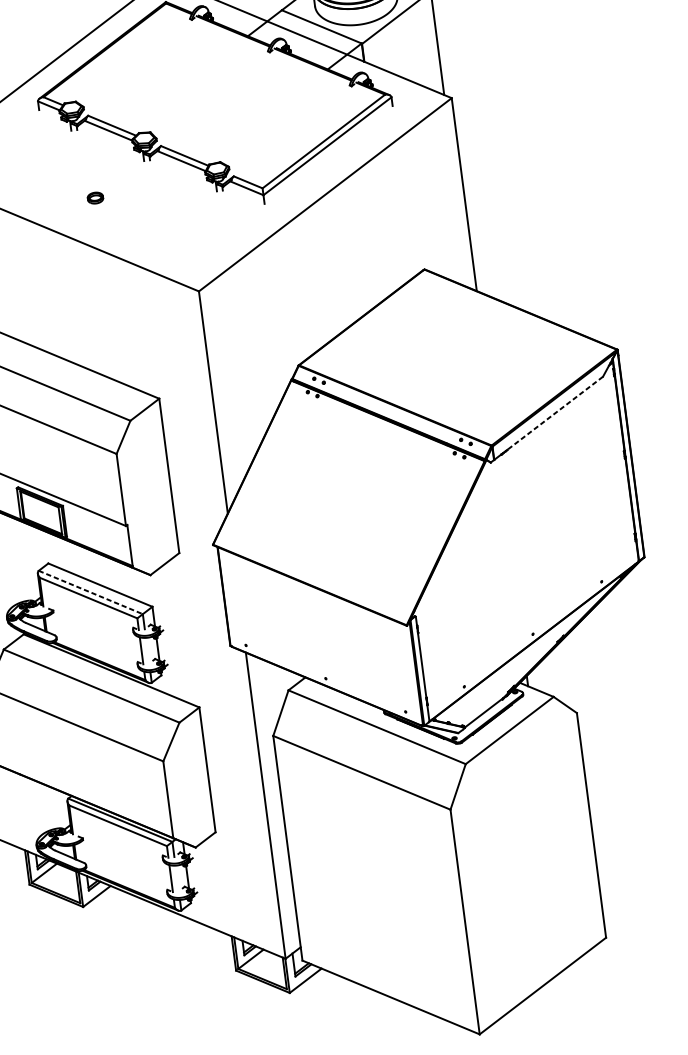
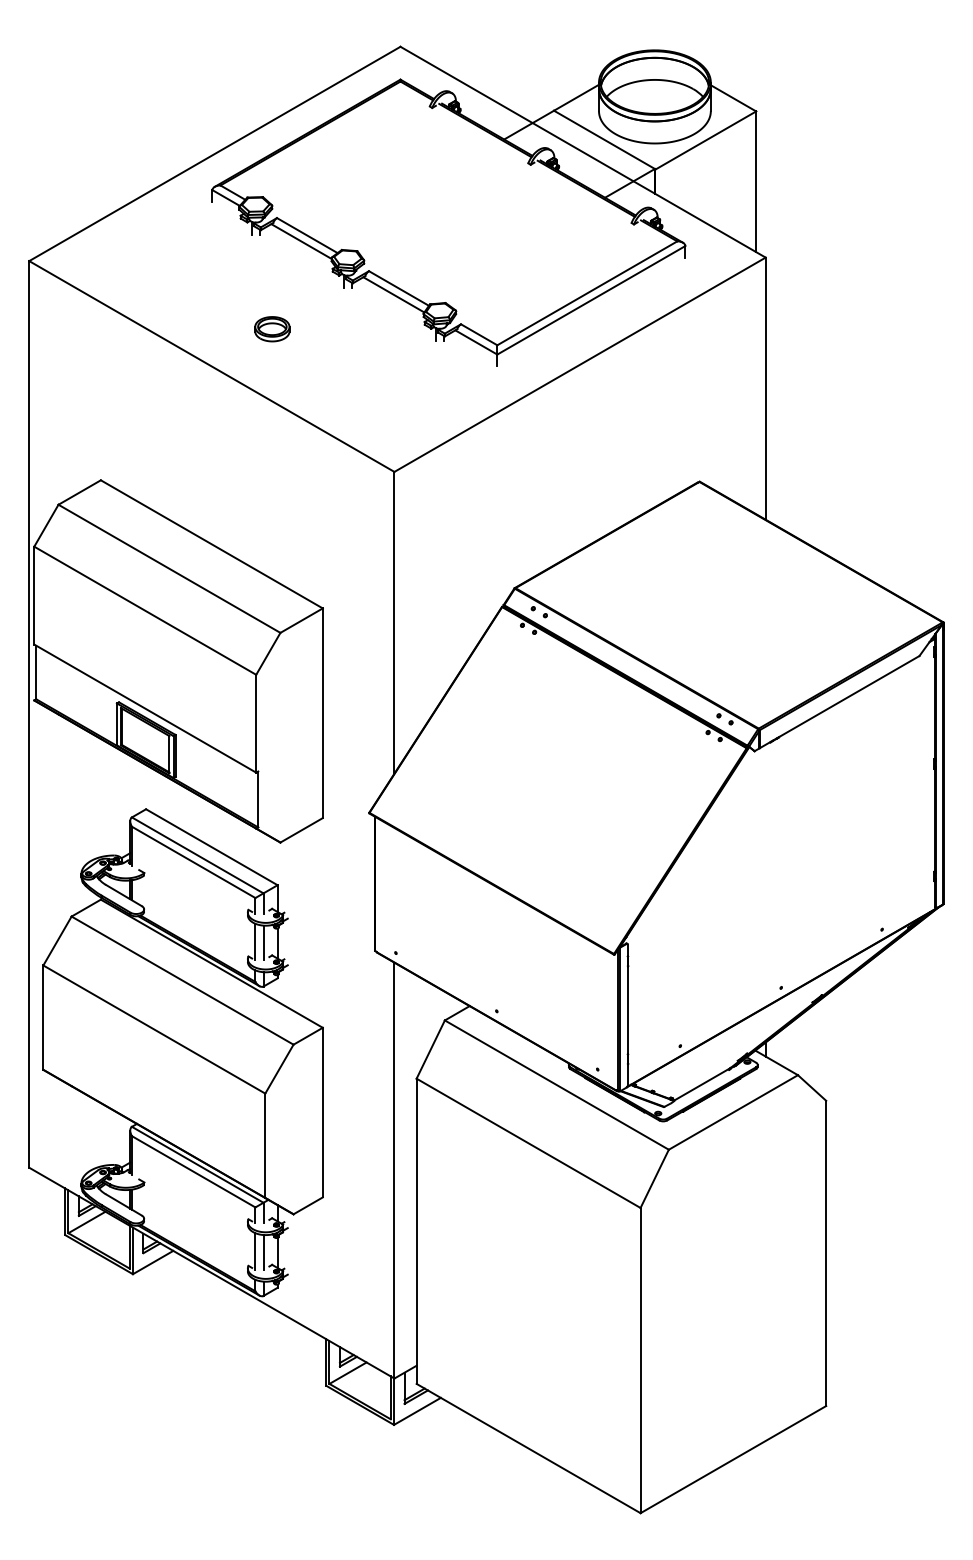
part: (95, 198) -> (272, 329), size x1.67
line: (554, 413) -> (848, 696), dashed -> solid
line: (90, 592) -> (197, 855), dashed -> solid
line: (147, 650) -> (263, 942), added
line: (177, 878) -> (263, 1252), added

